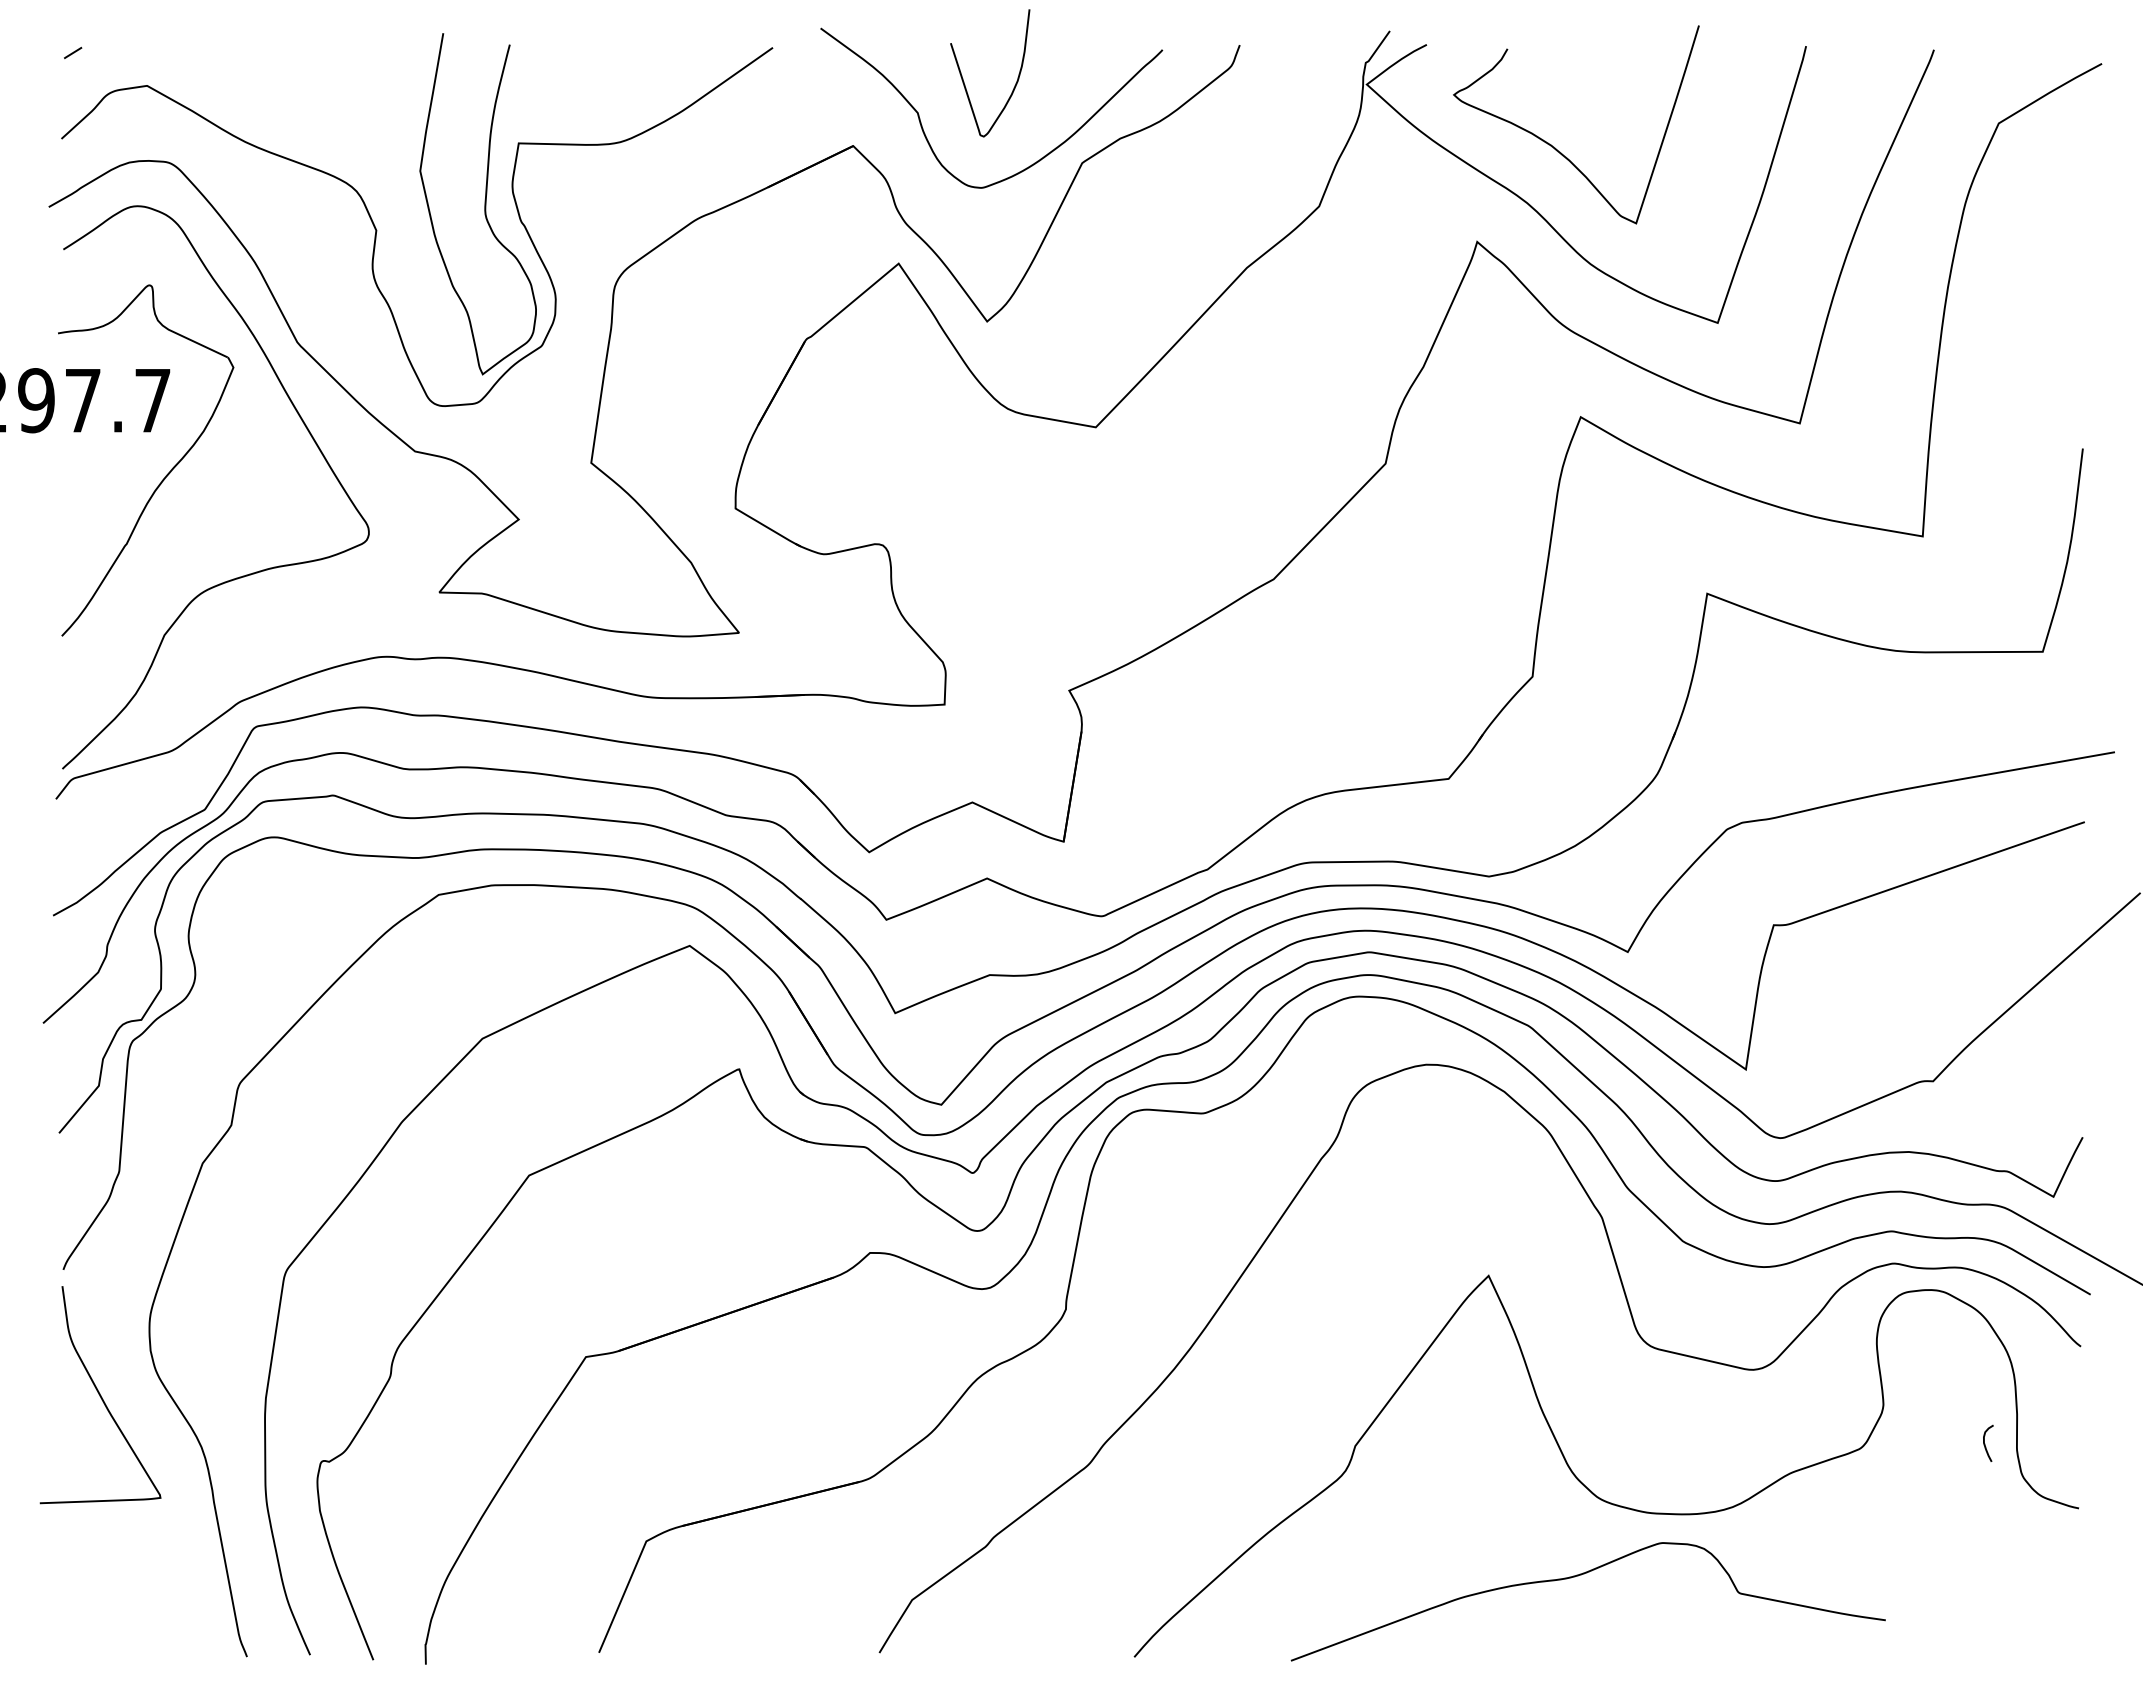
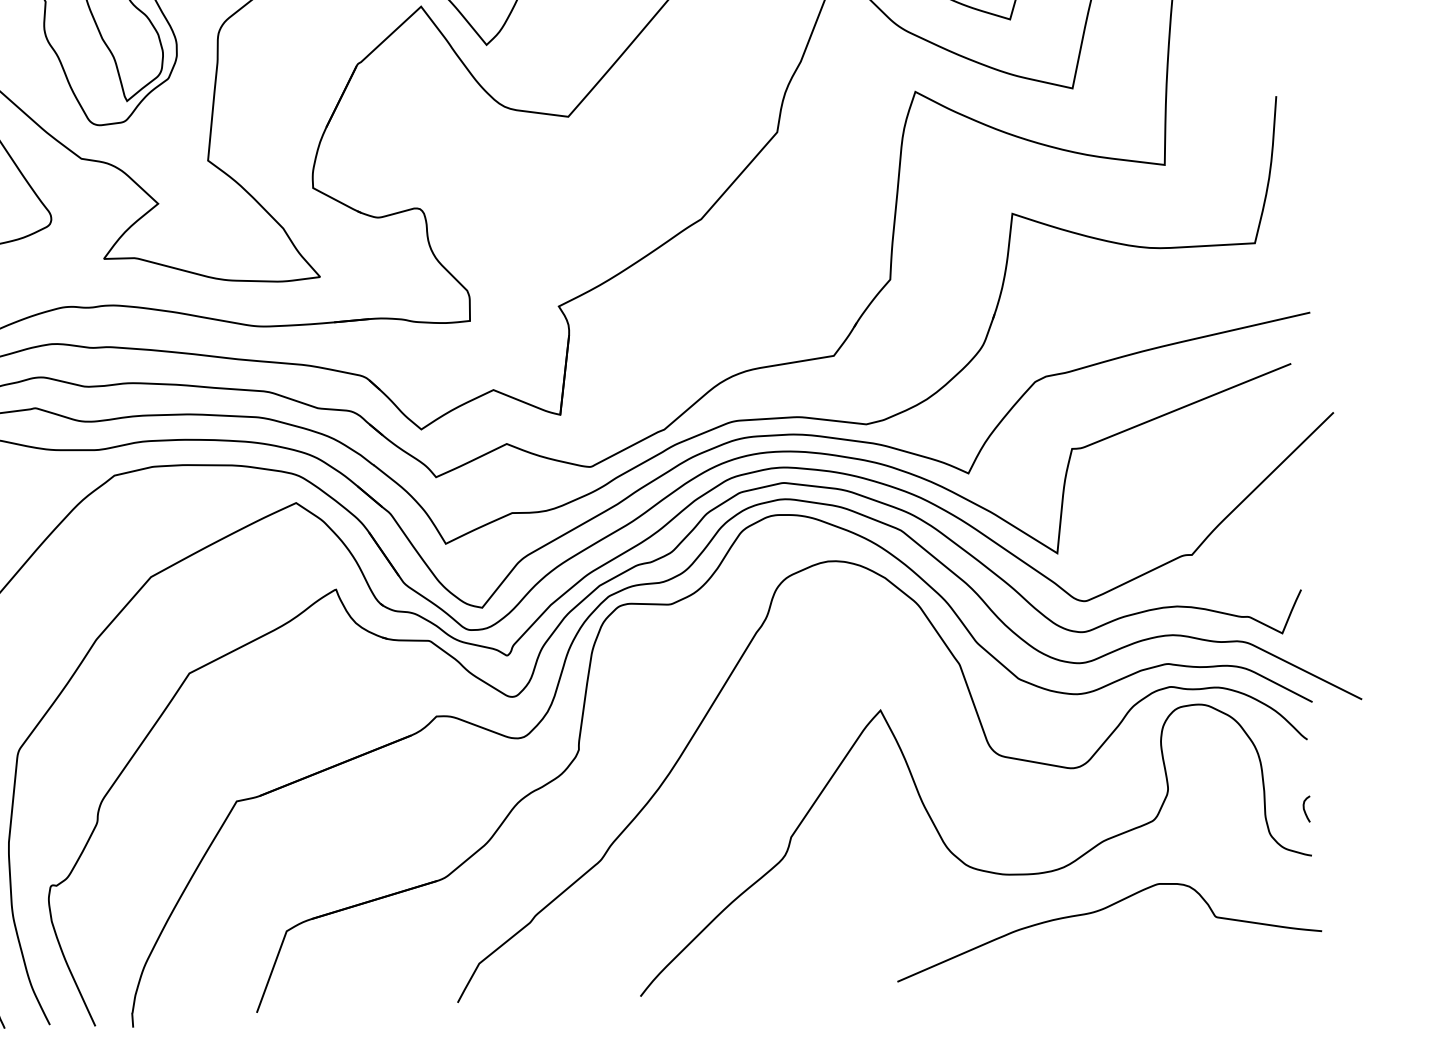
curve: (1985, 1443) -> (1304, 809), moved
curve: (1578, 1576) -> (1100, 910), moved

